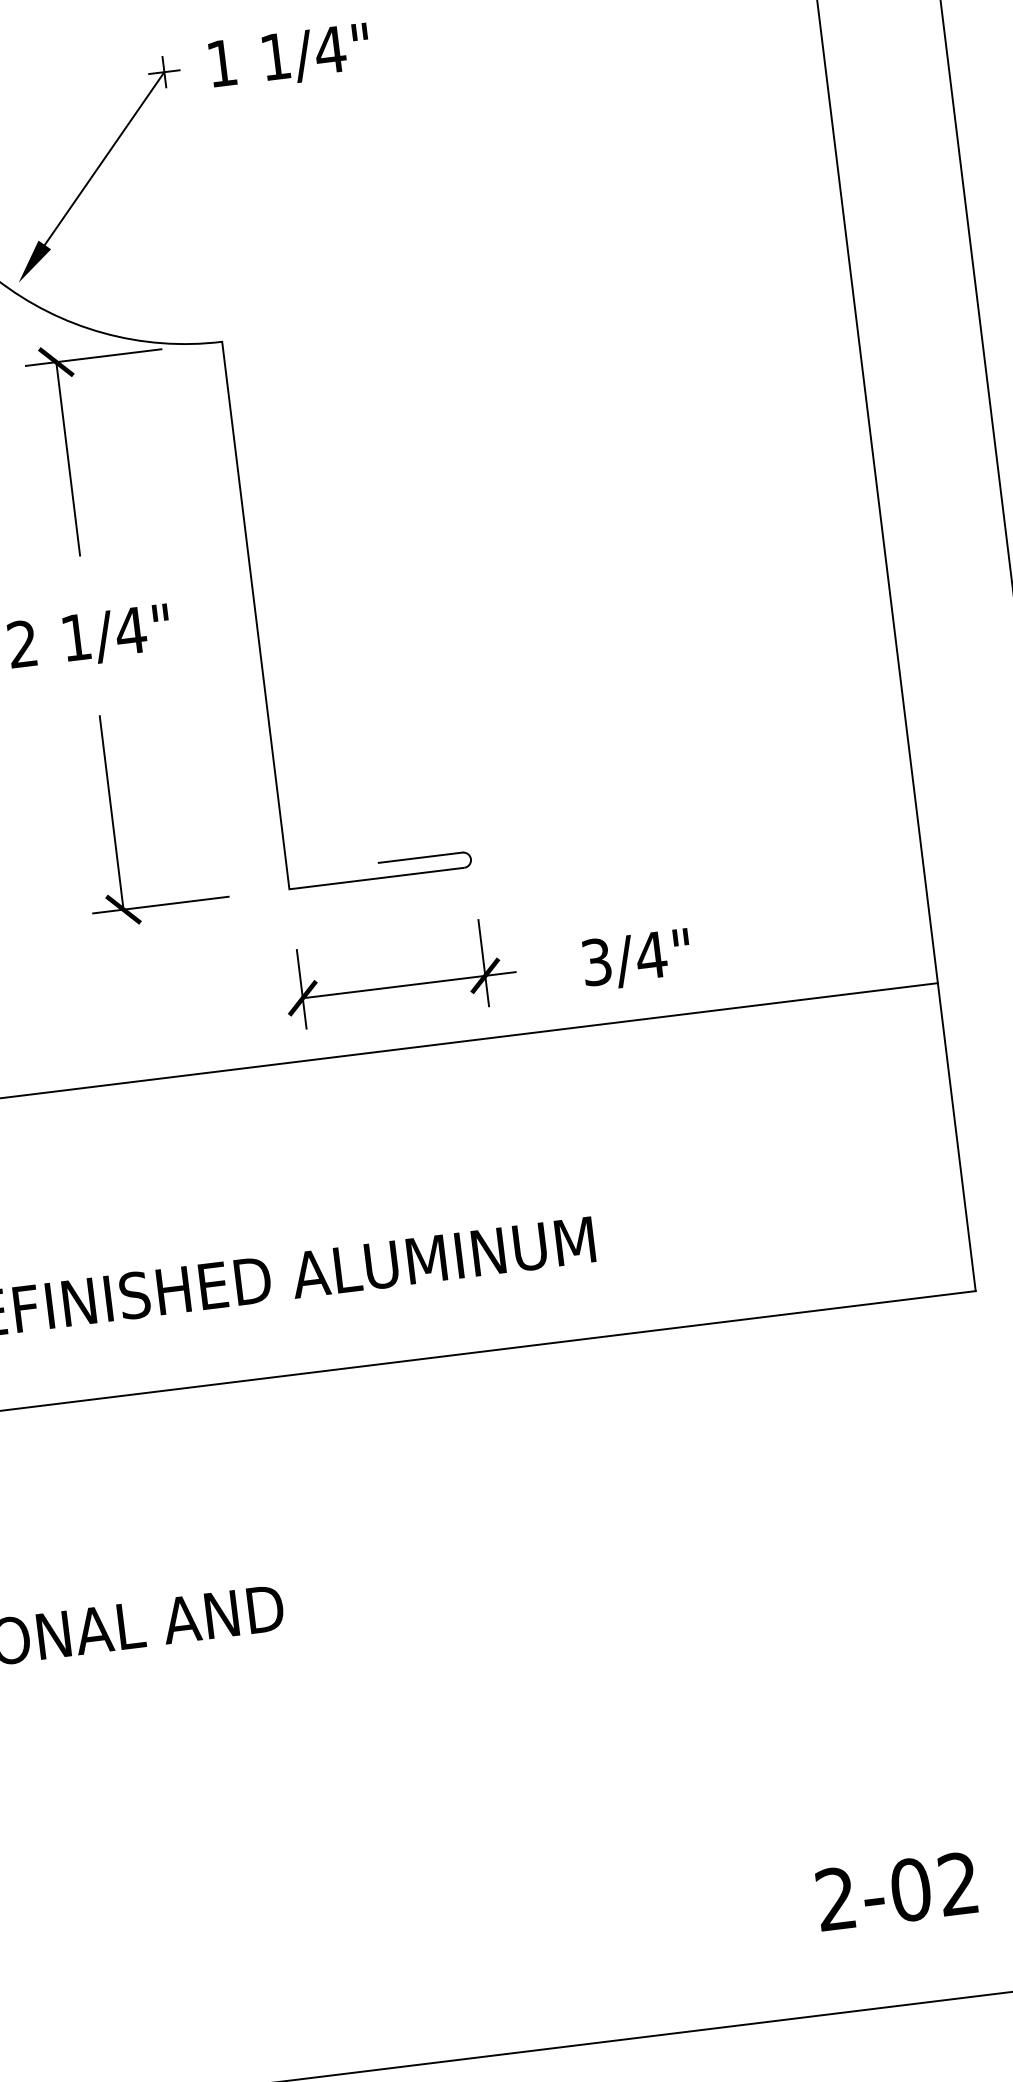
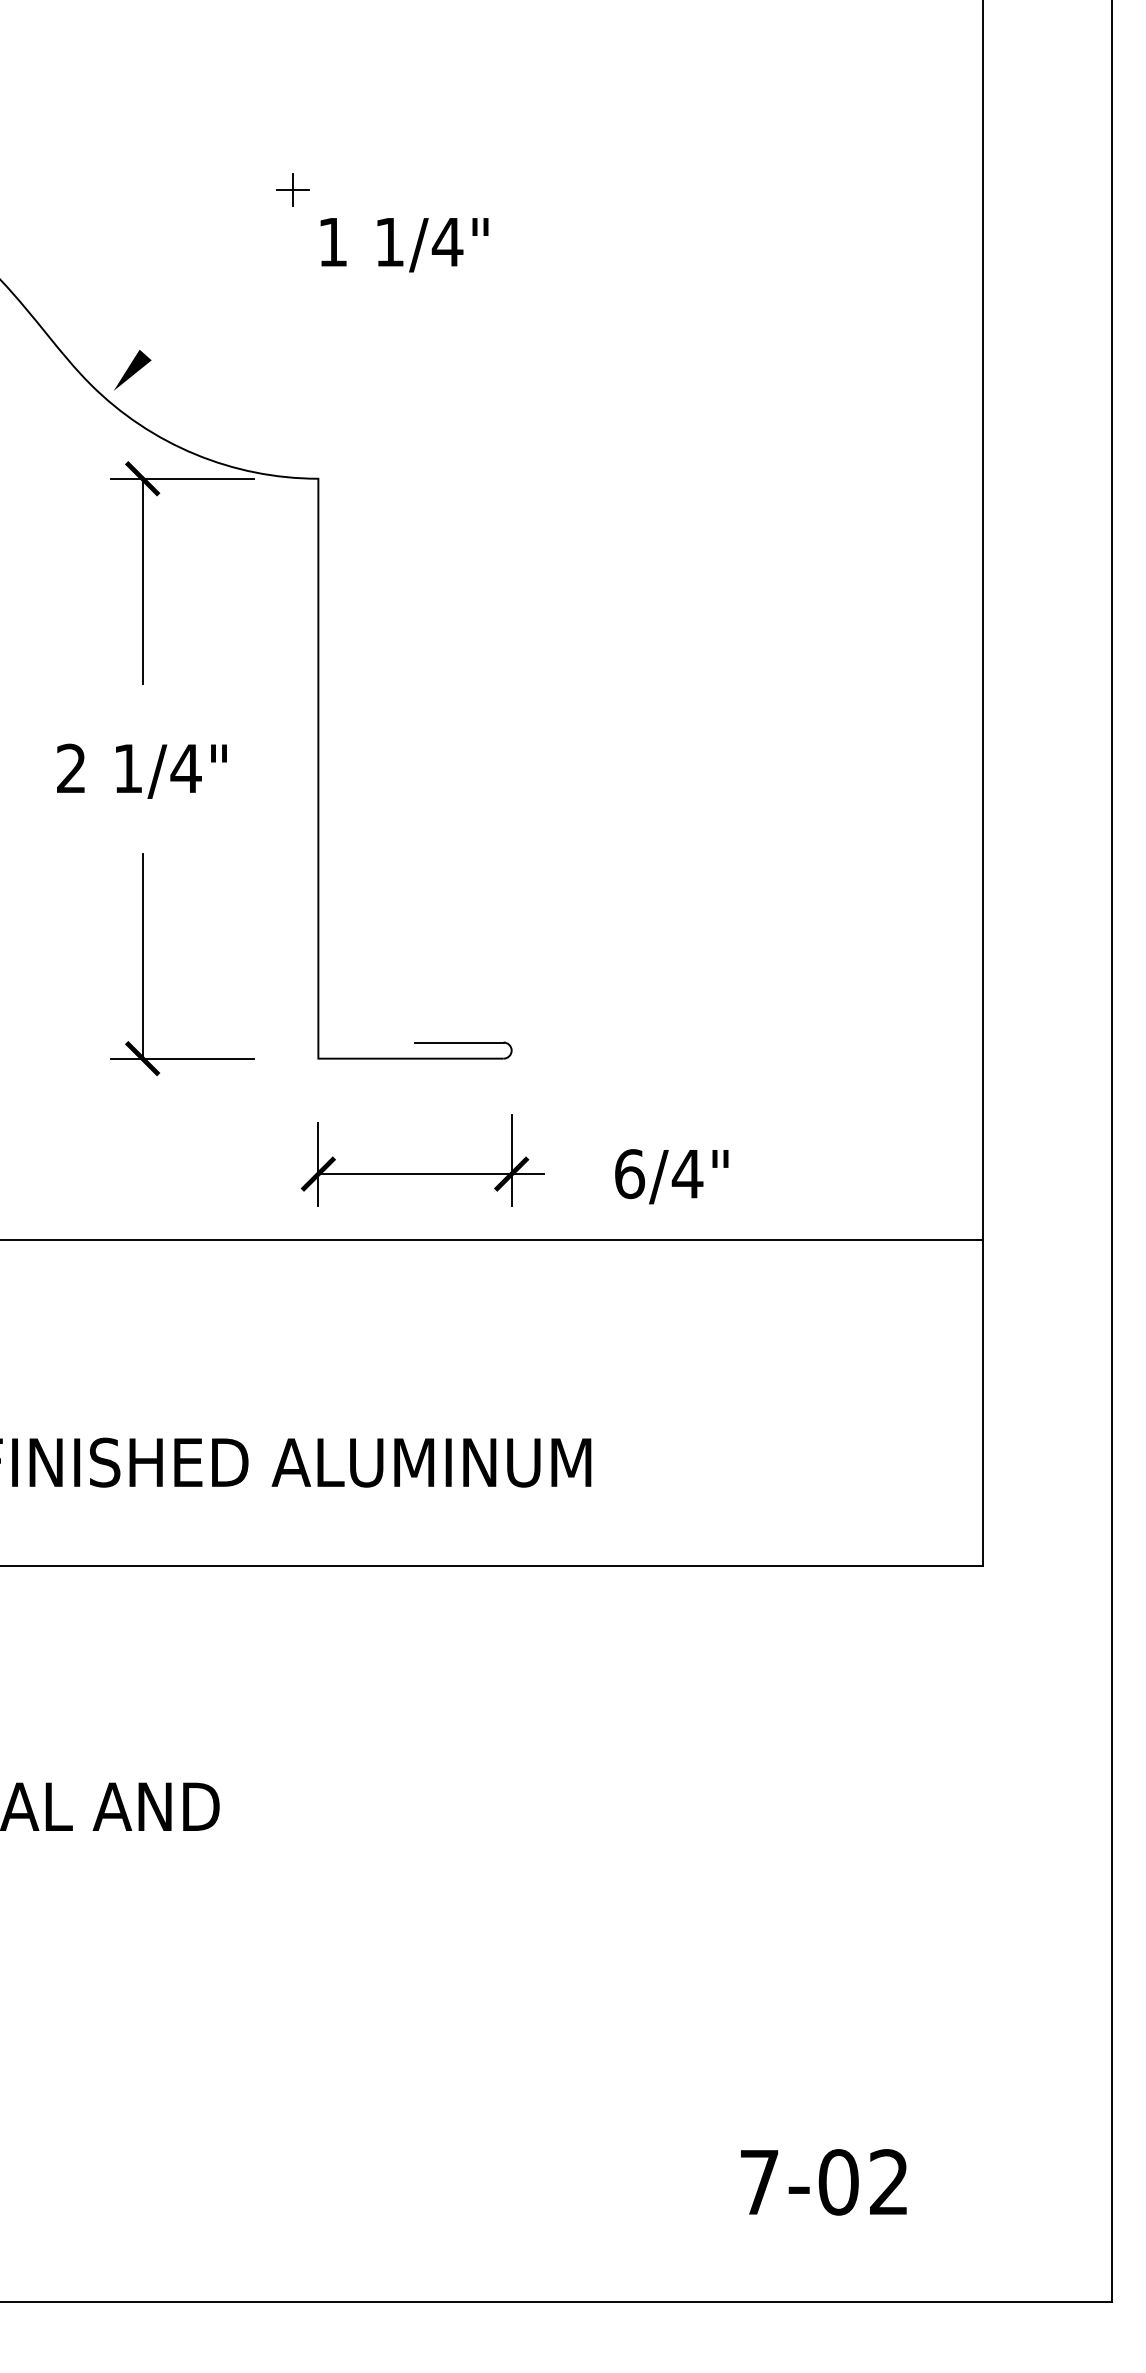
text: (290, 58) -> (404, 245), moved
line: (103, 158) -> (218, 272), removed
text: (597, 962) -> (630, 1174), 3/4" -> 6/4"
text: (836, 1898) -> (759, 2181), 2-02 -> 7-02

